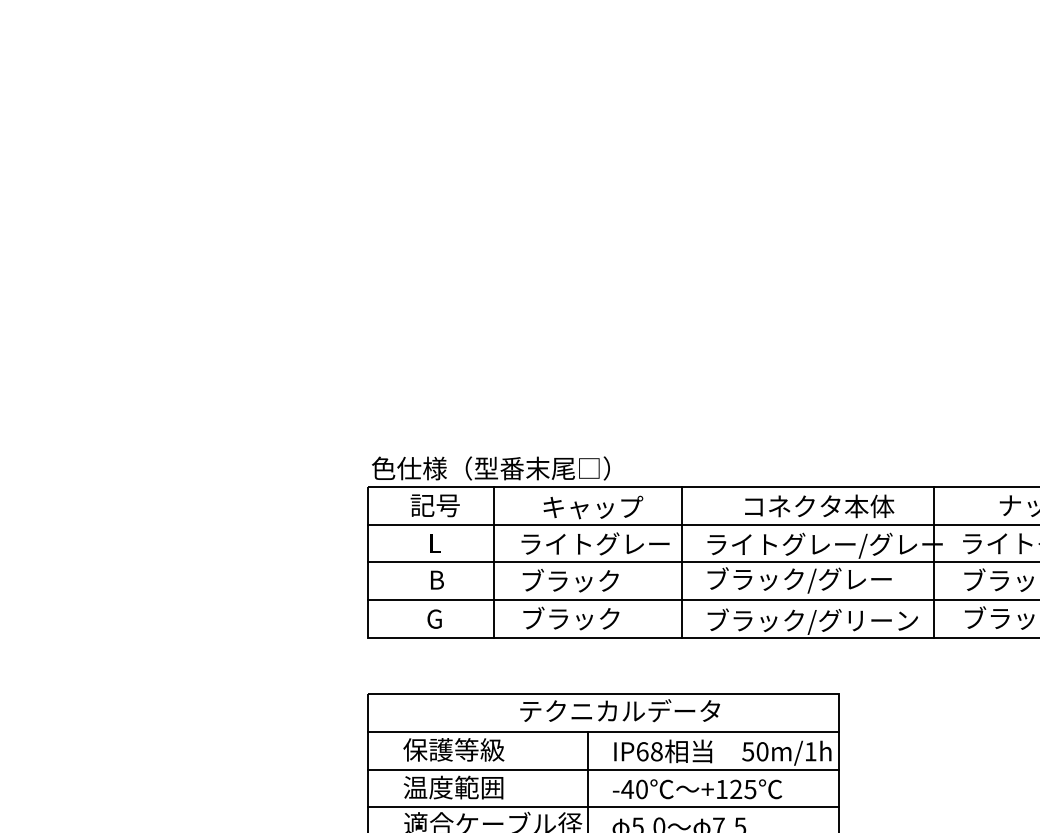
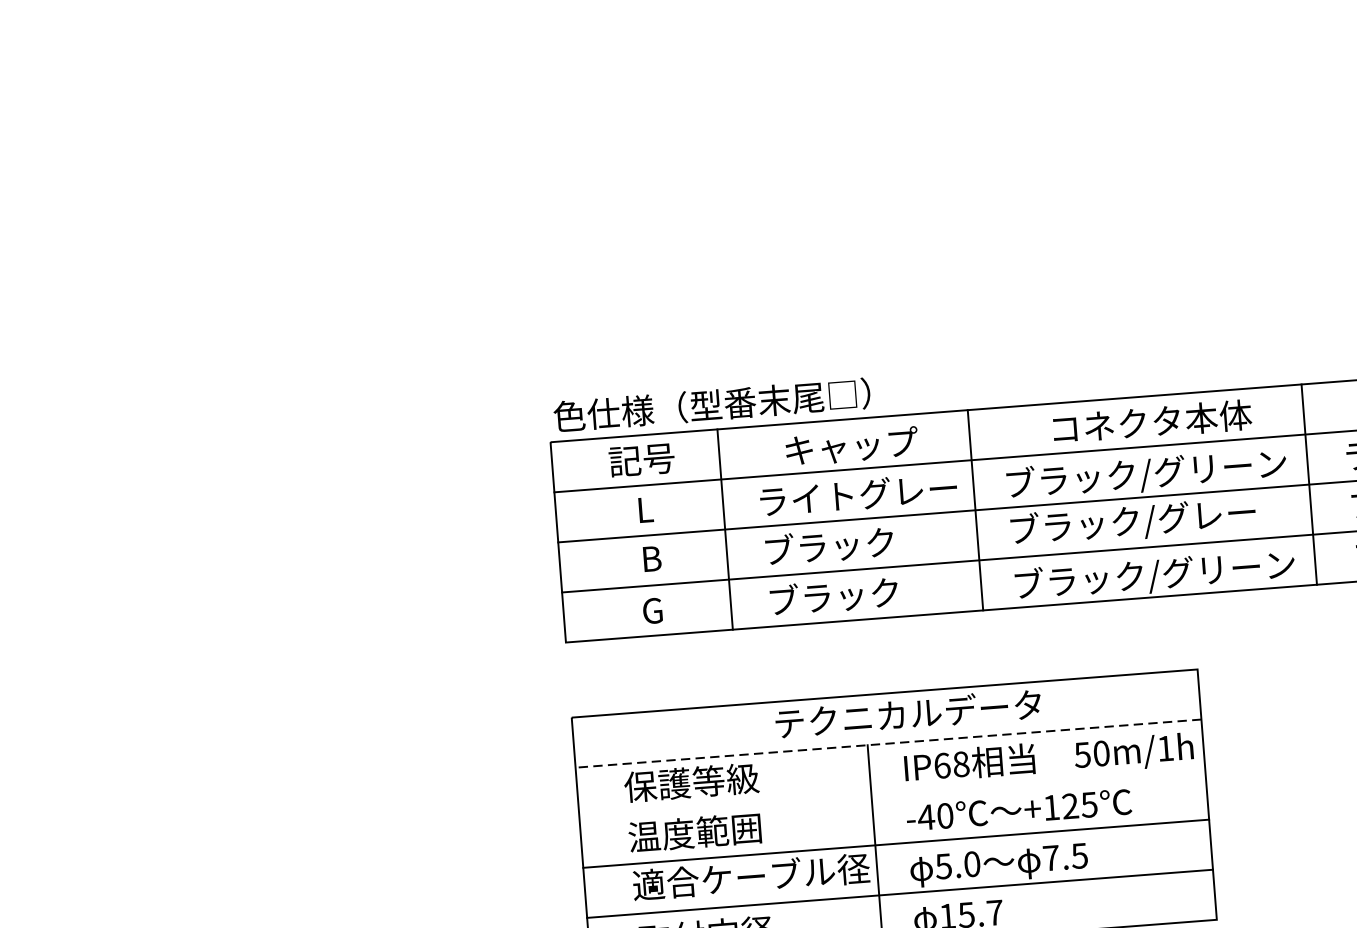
text: (824, 545) -> (1162, 473), ライトグレー/グレー -> ブラック/グリーン
line: (603, 732) -> (888, 744), solid -> dashed
line: (603, 769) -> (892, 793), removed

